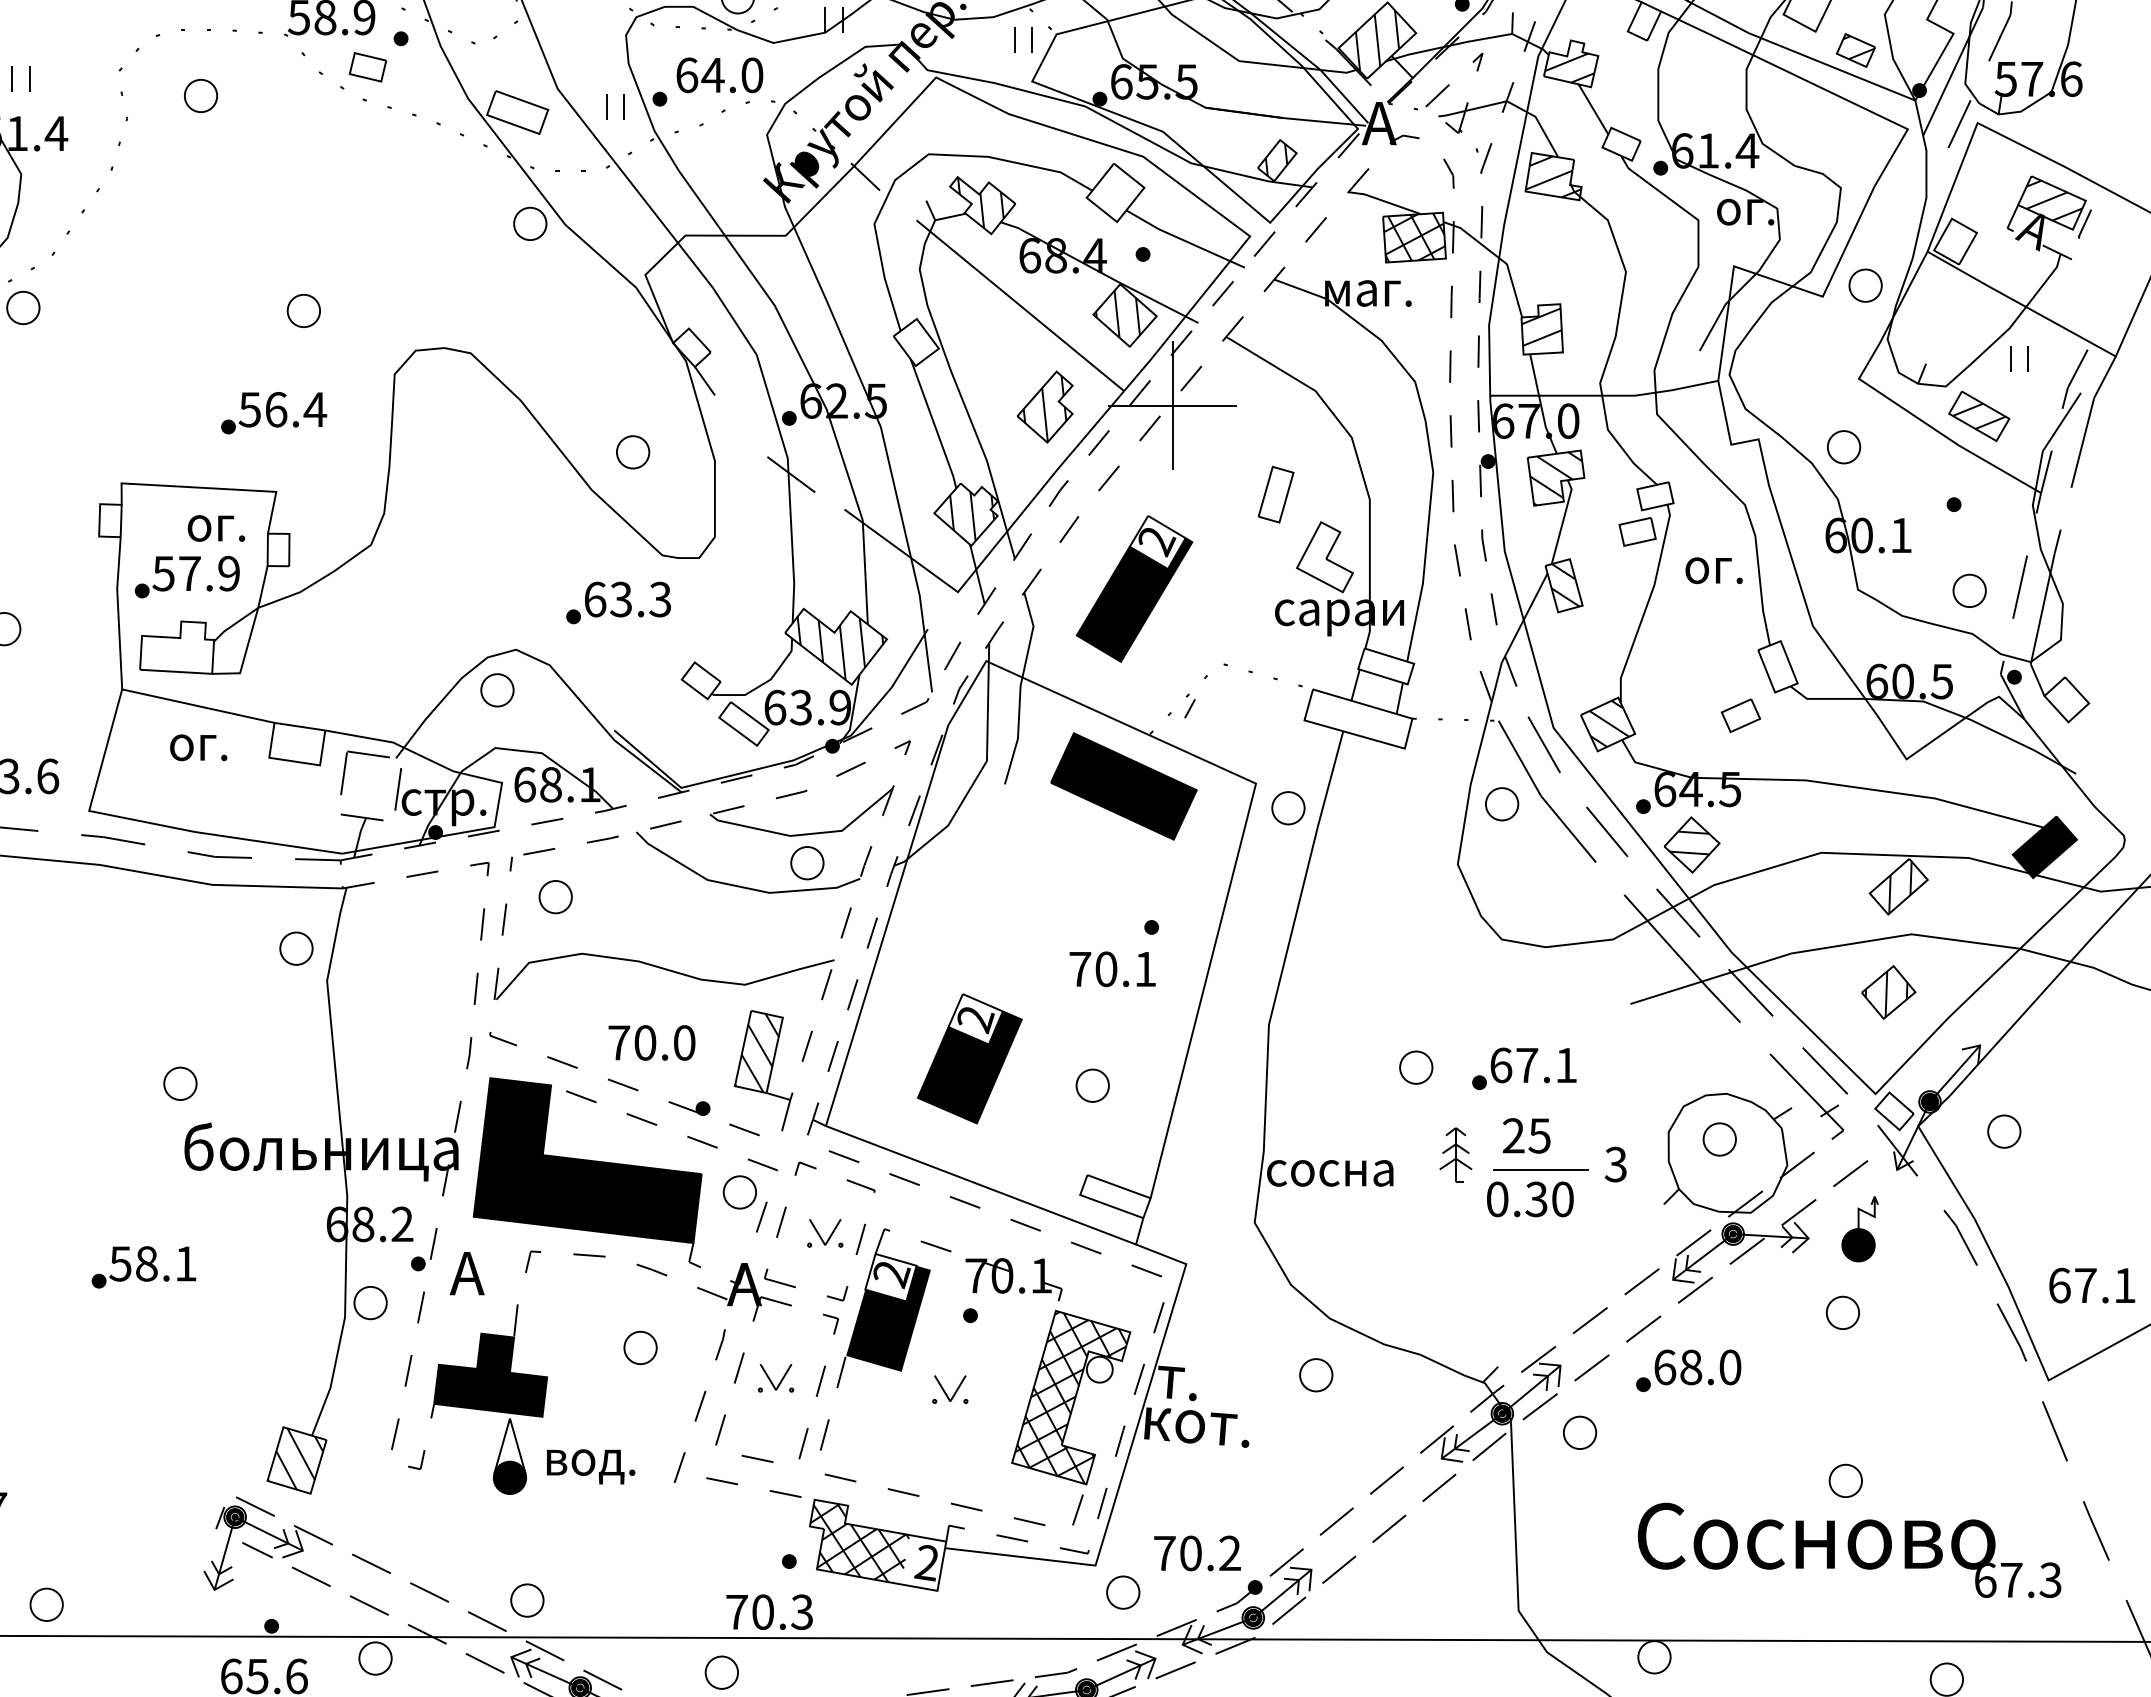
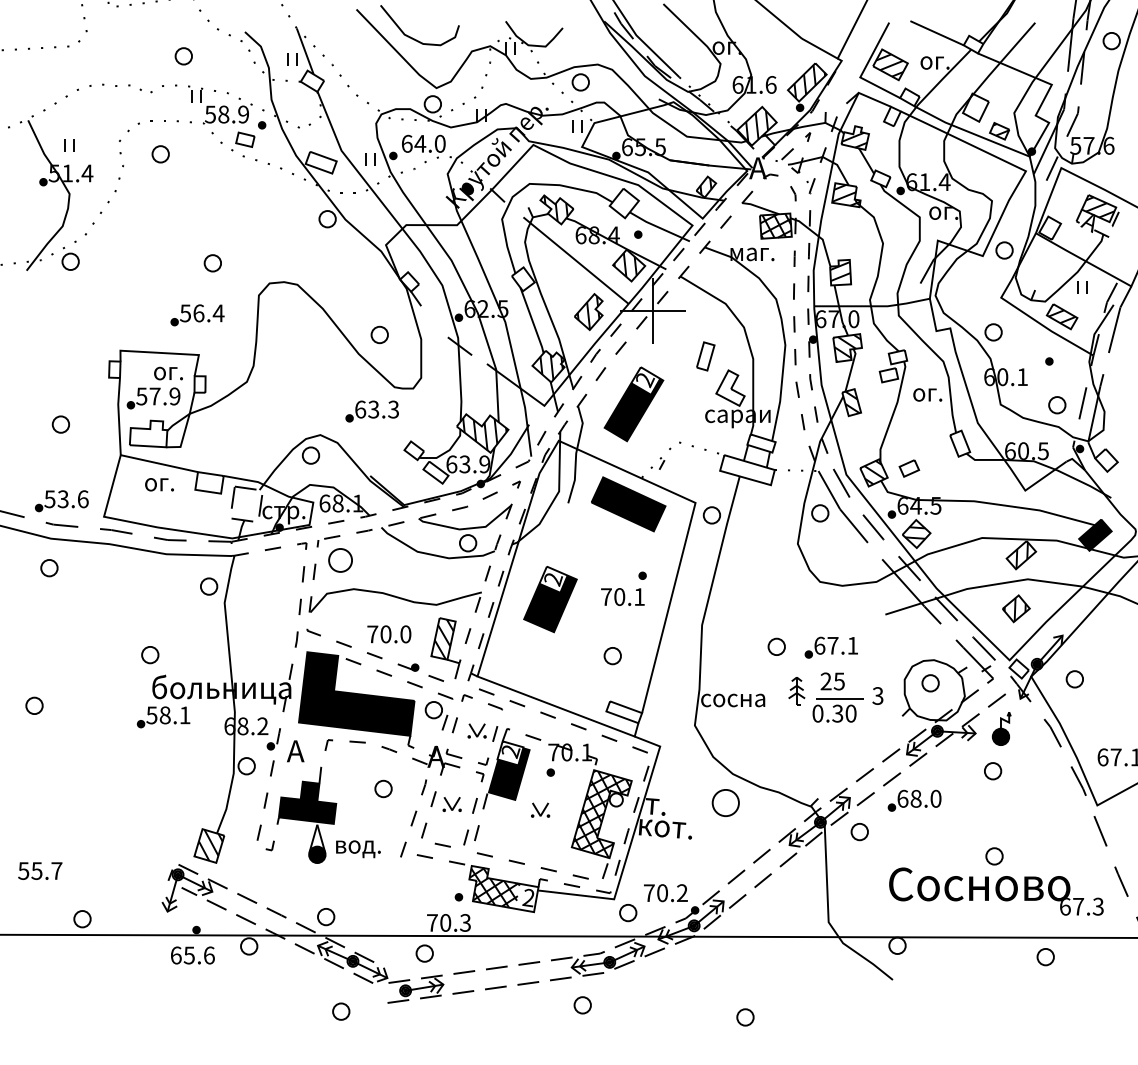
part: (1741, 715) -> (909, 468), moved
part: (555, 897) -> (340, 560), size x1.4
part: (969, 1058) -> (550, 599), moved
part: (143, 1268) -> (163, 717), moved
part: (1317, 1374) -> (726, 802), size x1.6

